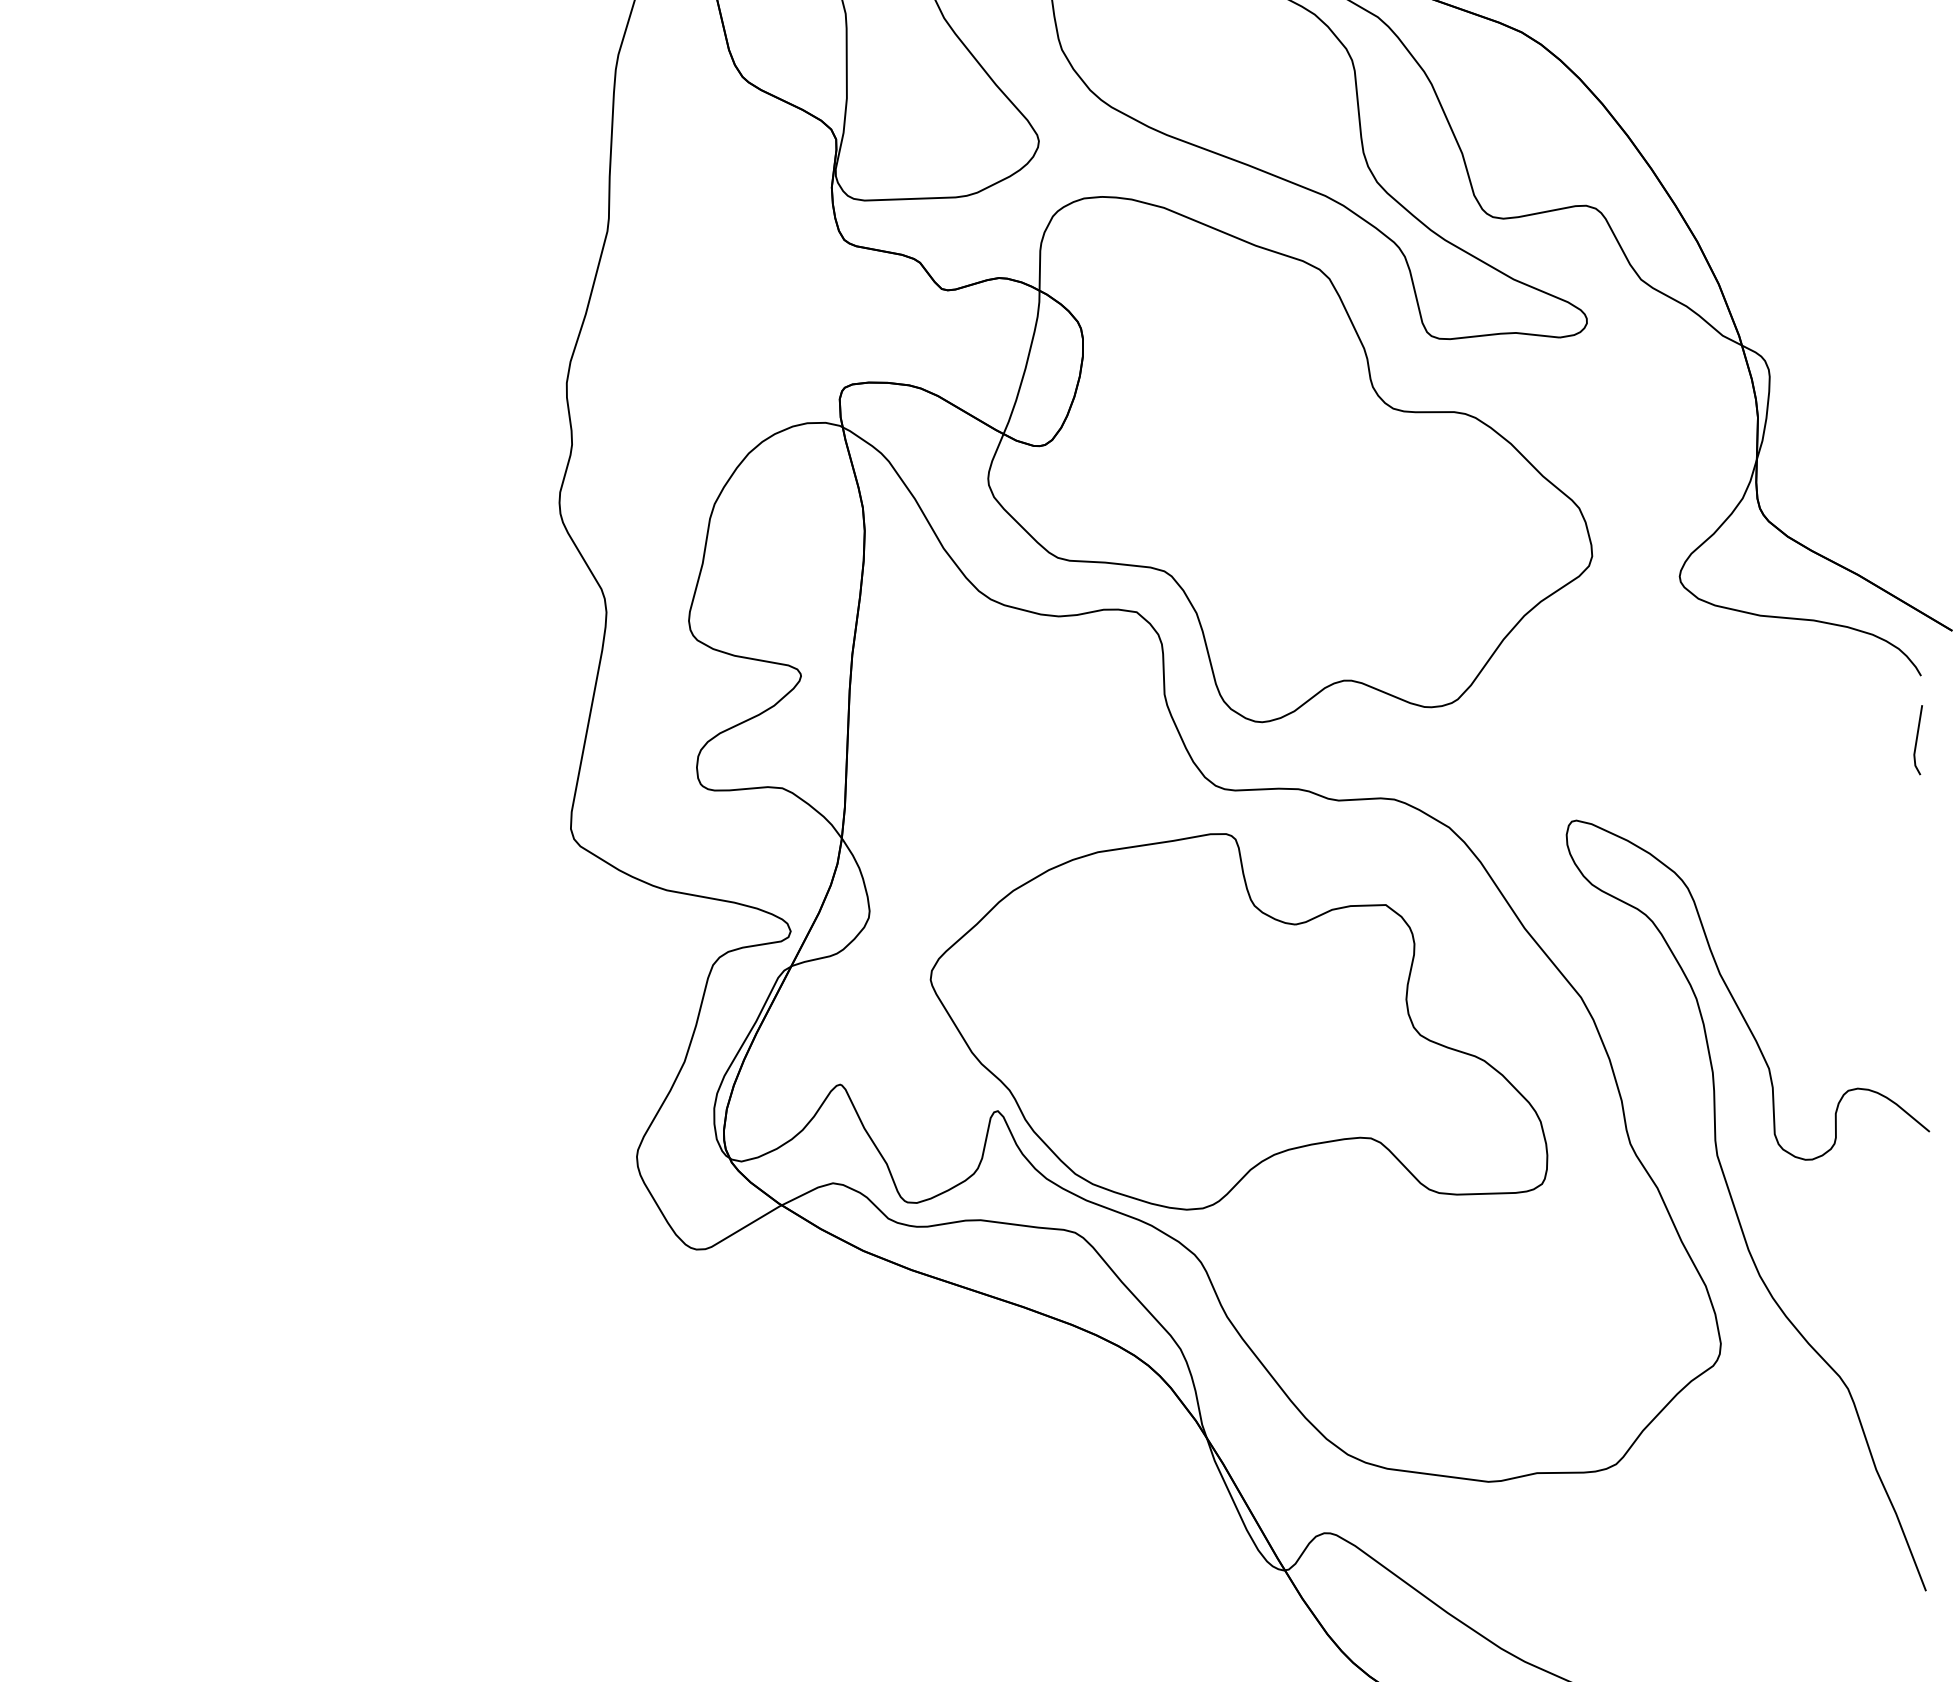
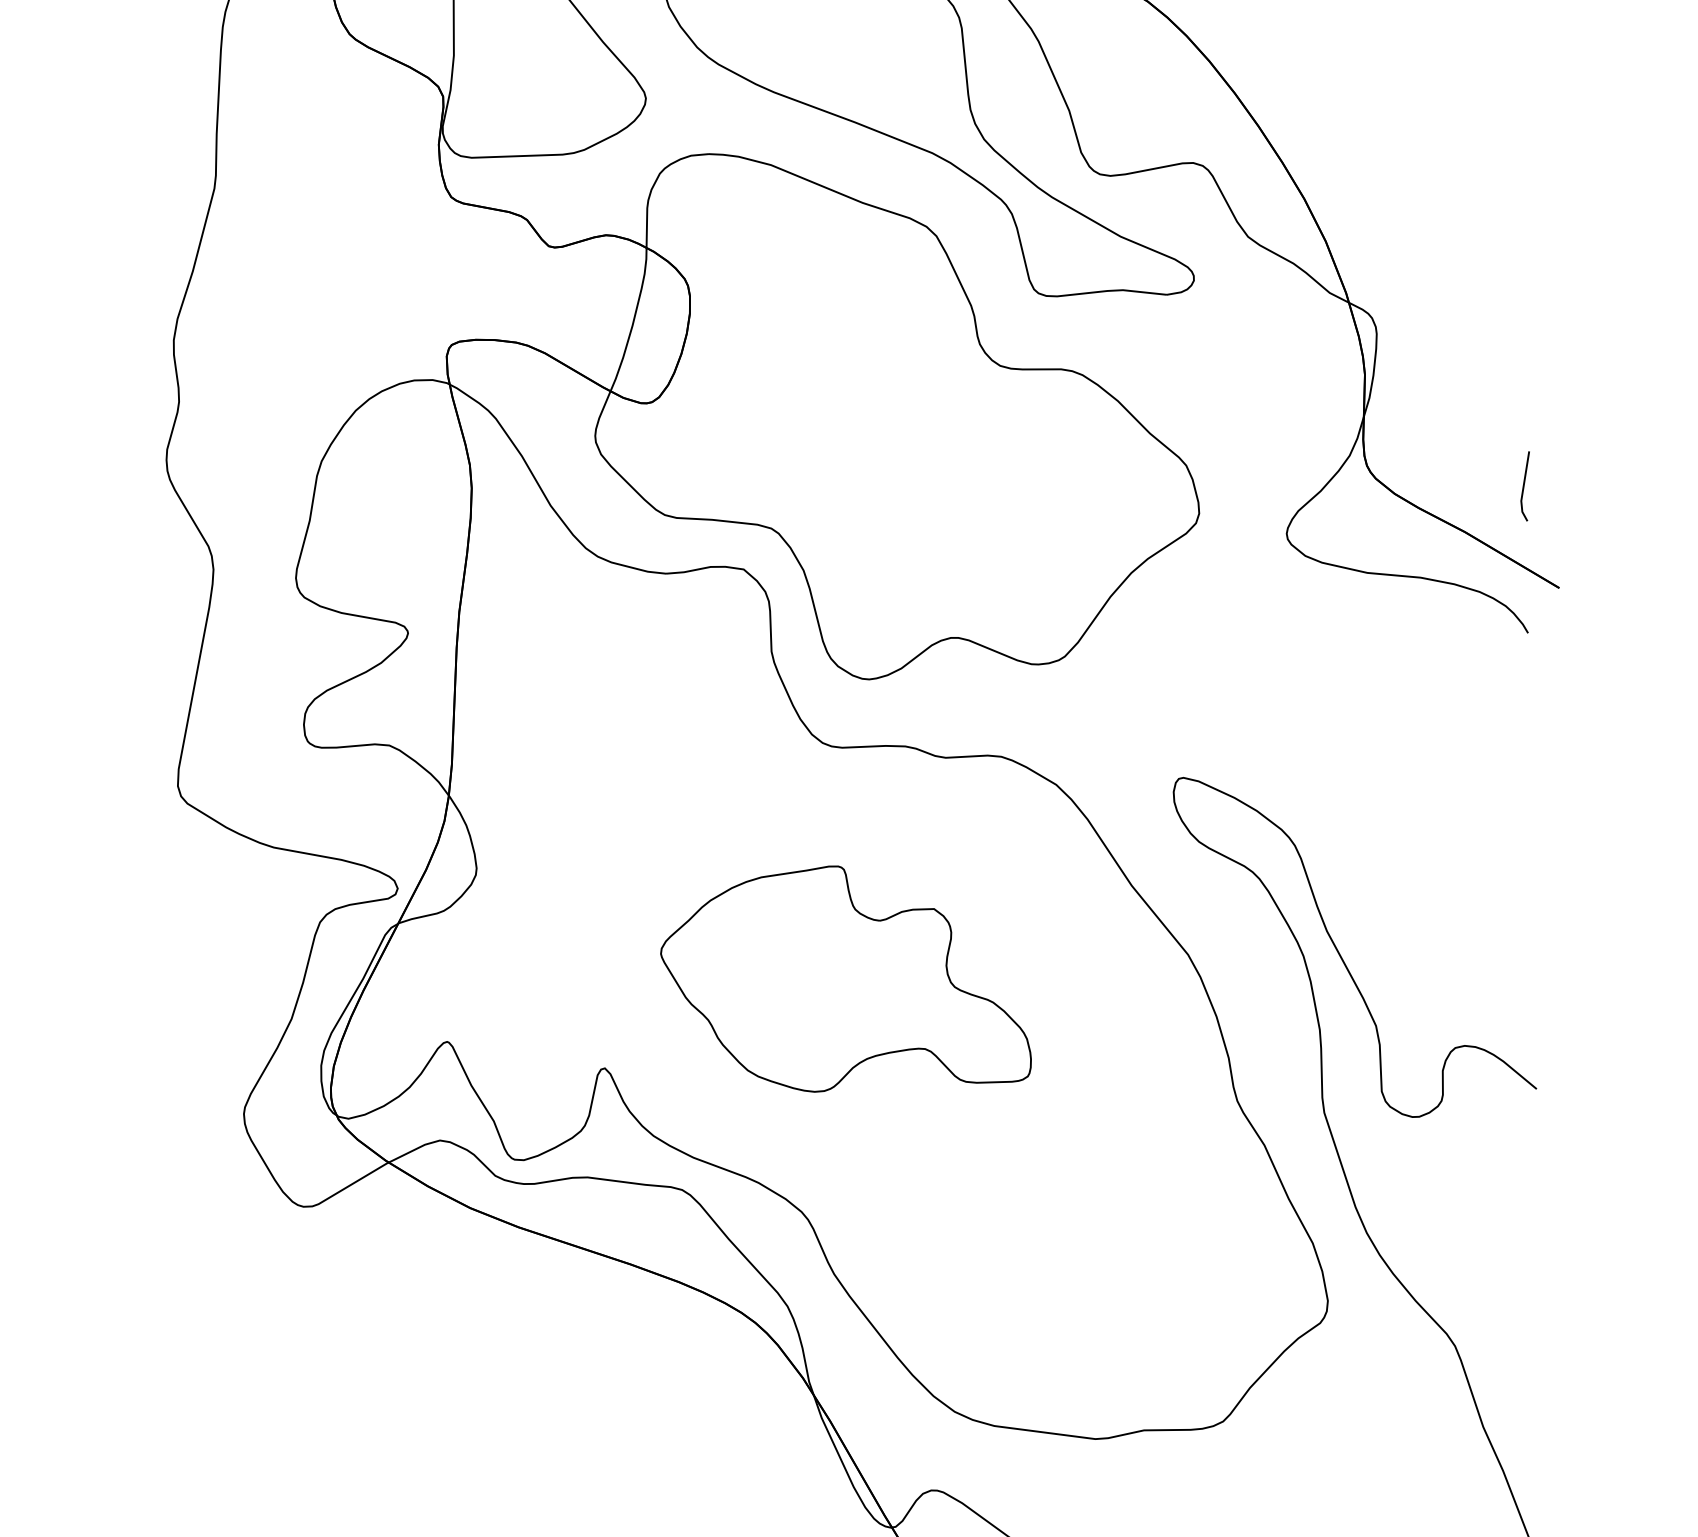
line: (1917, 740) -> (1524, 486), moved
part: (1238, 1021) -> (845, 978), size x0.6

